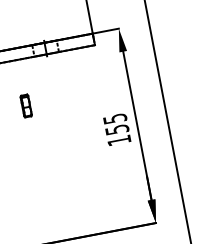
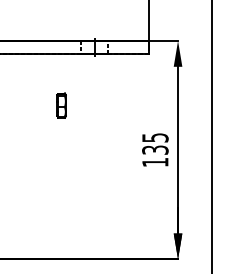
text: (116, 129) -> (154, 149), 155 -> 135

